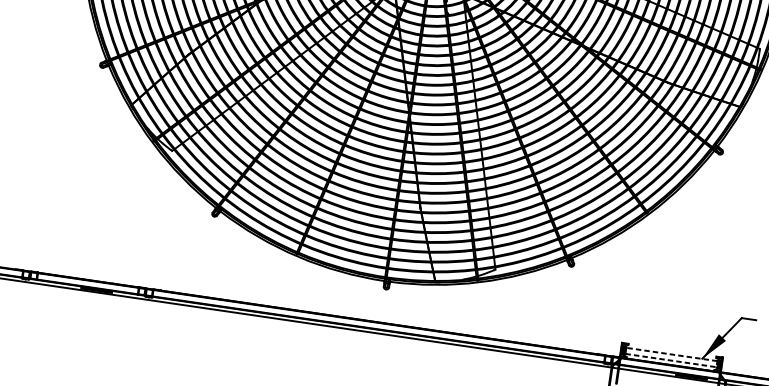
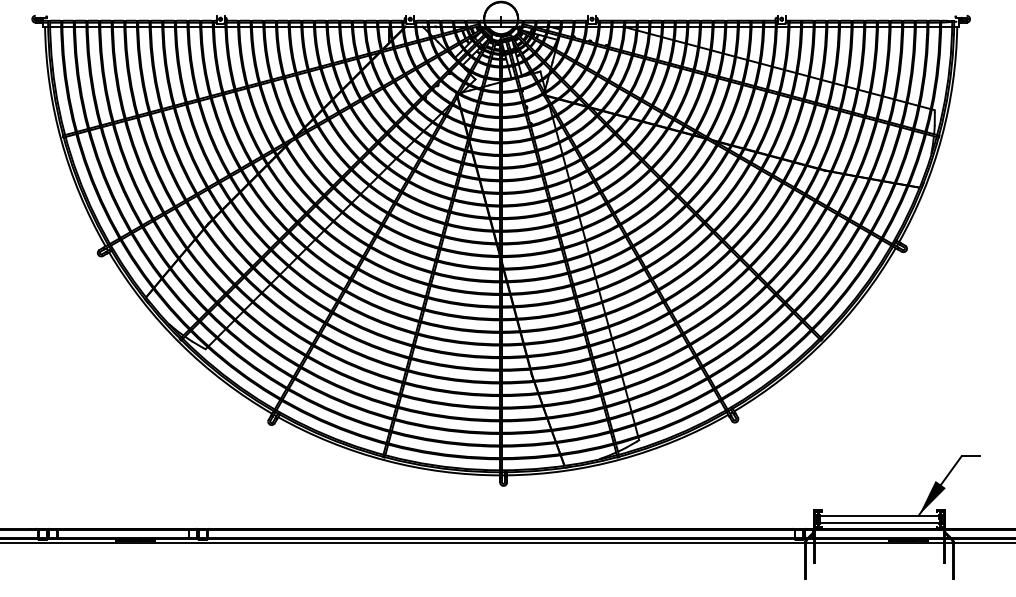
line: (671, 354) -> (878, 515), dashed -> solid
line: (671, 360) -> (879, 523), dashed -> solid

